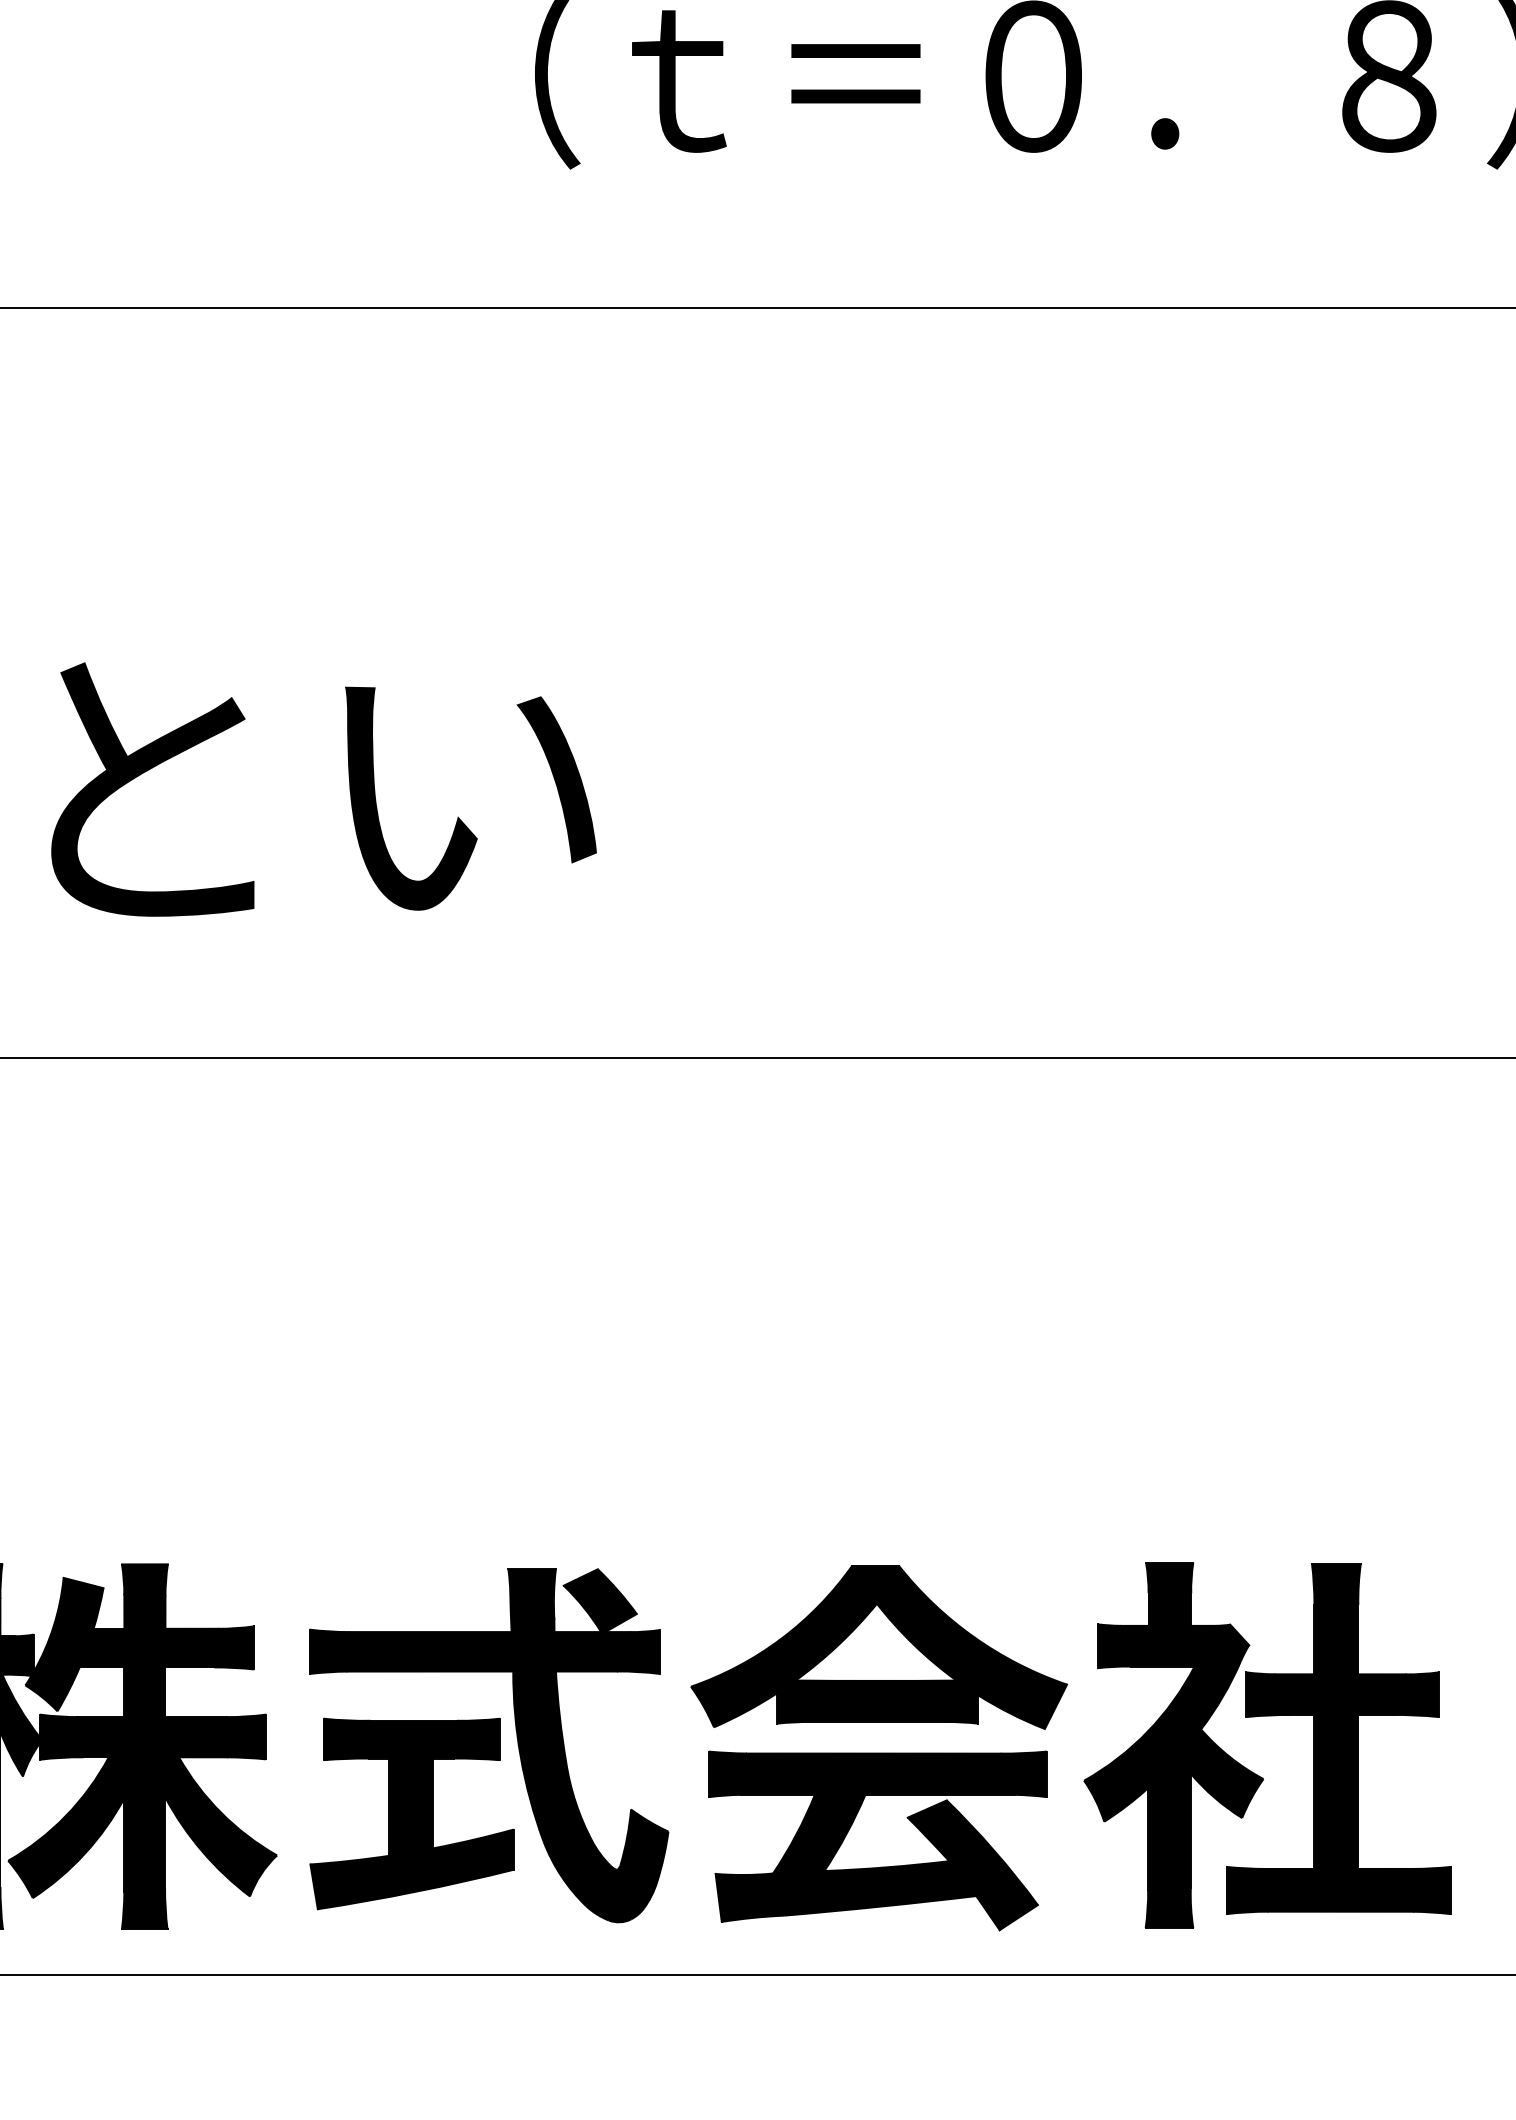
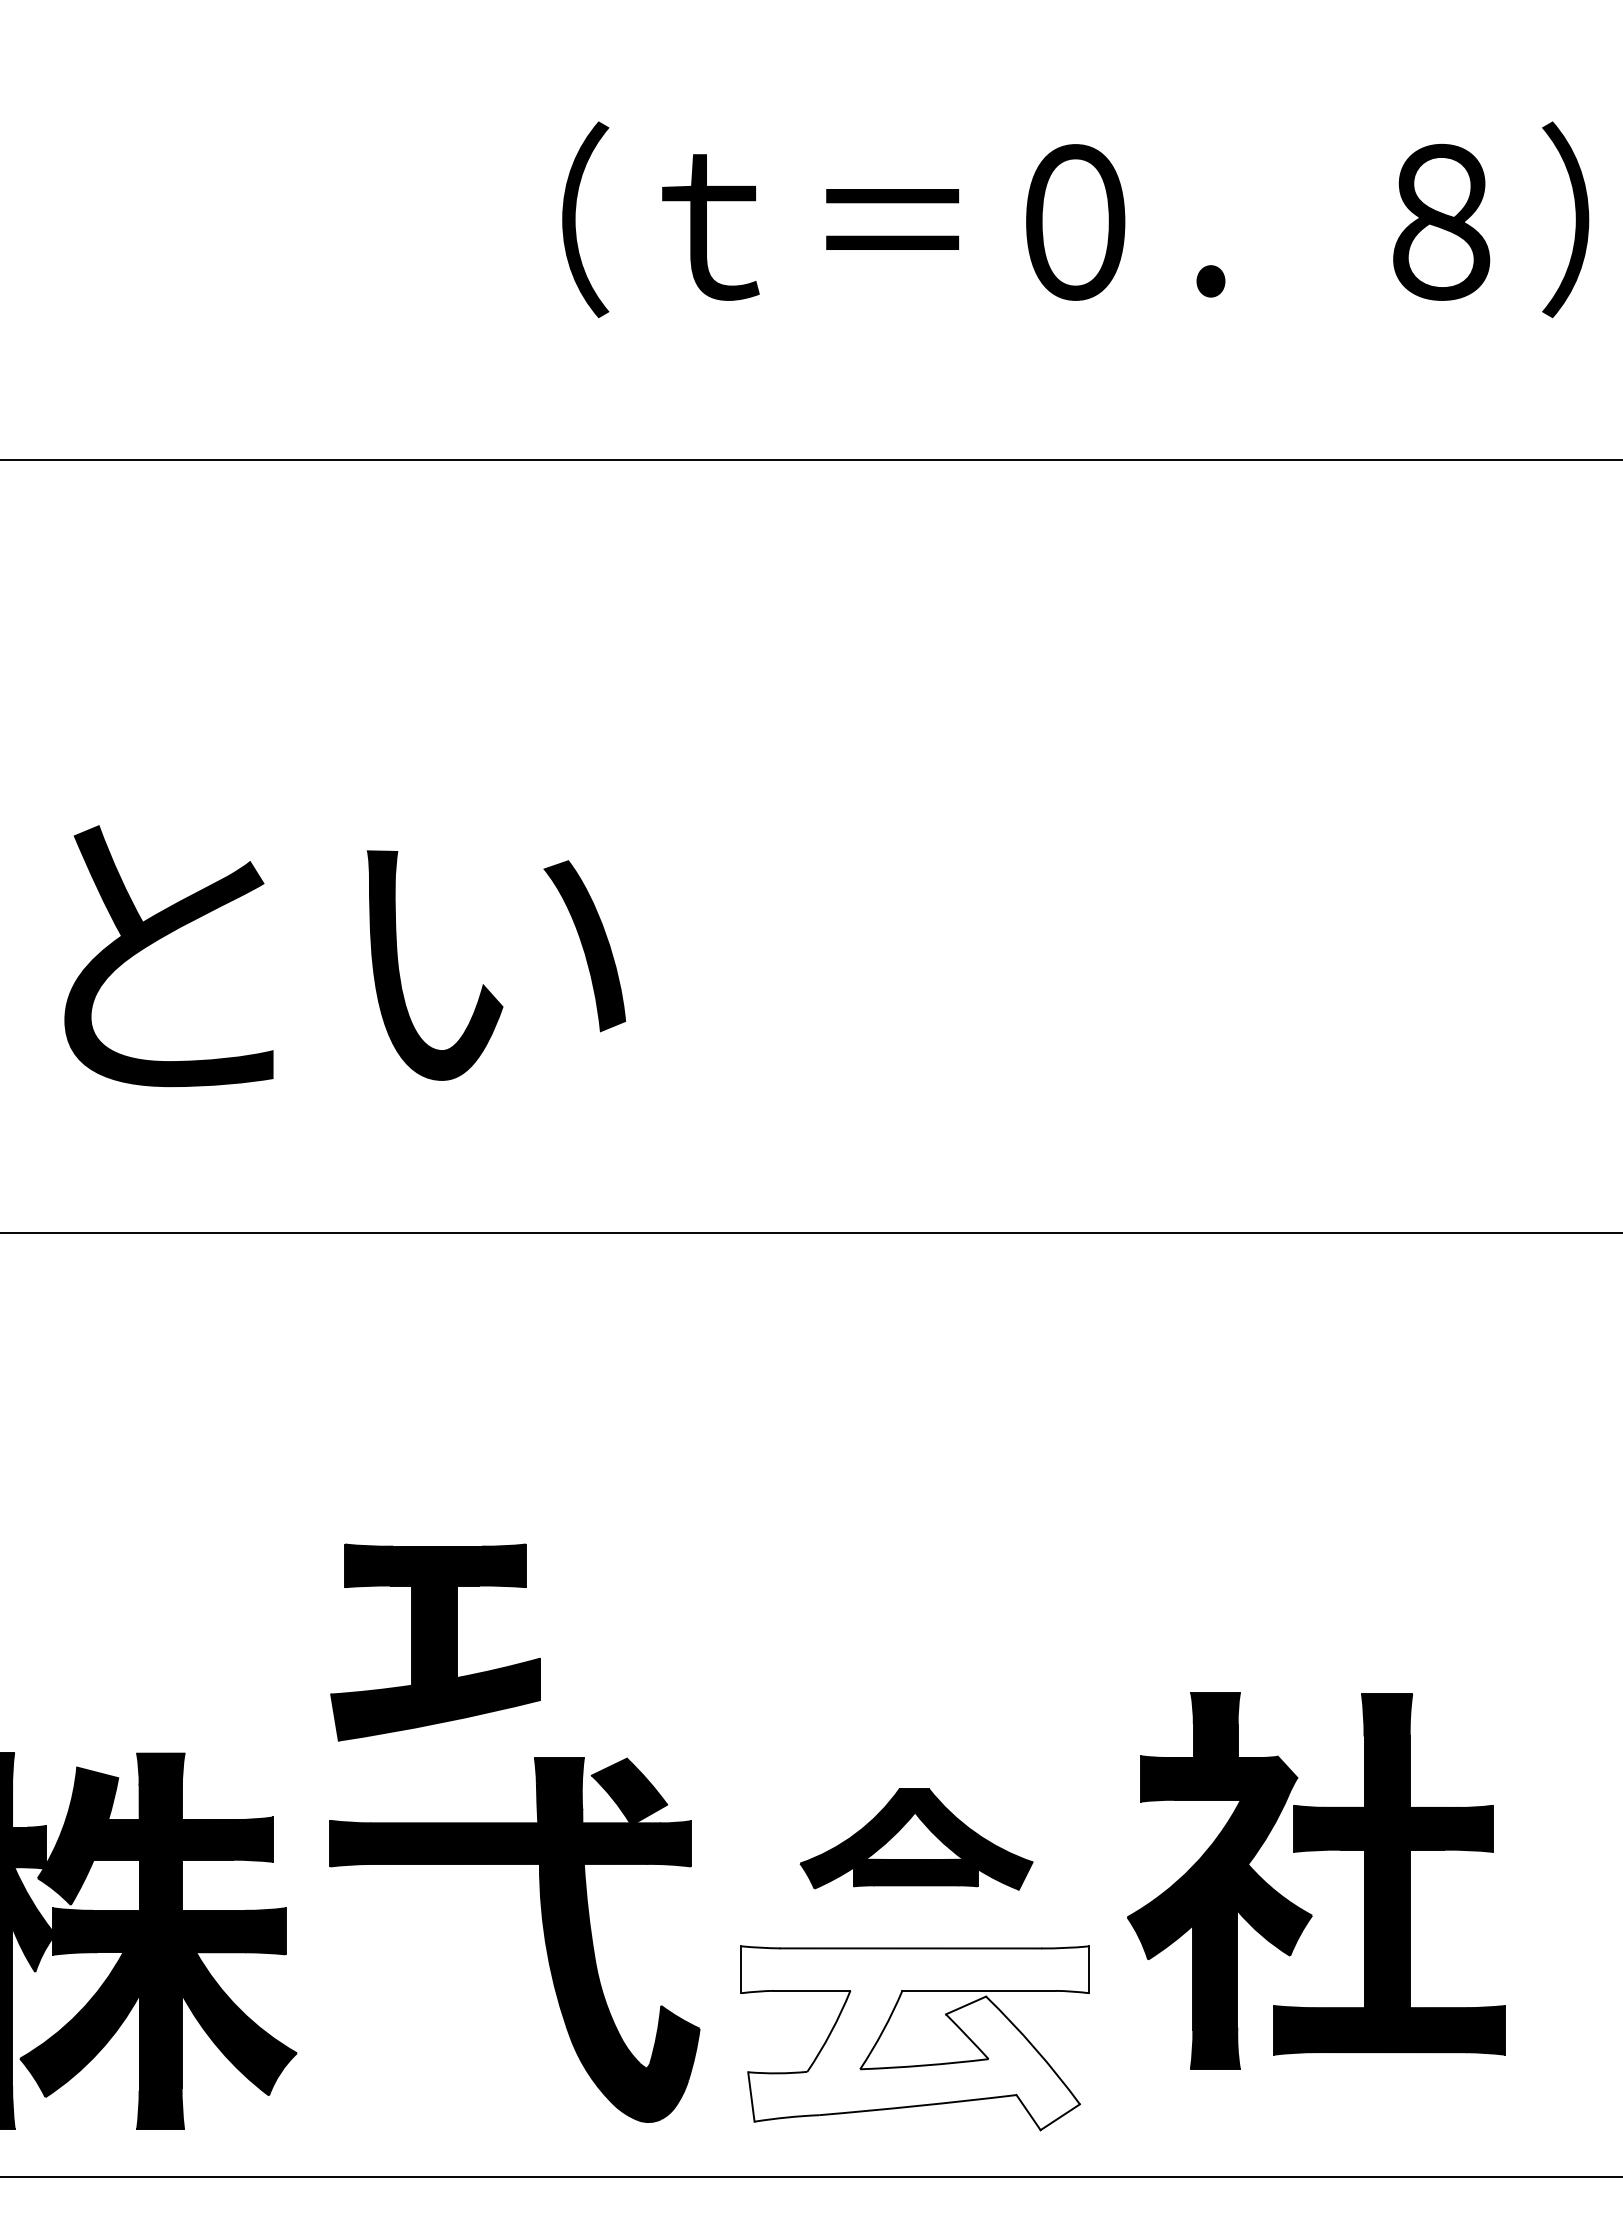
part: (879, 1647) -> (916, 1839), size x0.6
part: (1267, 1716) -> (1316, 1851), moved
part: (411, 1813) -> (435, 1642), moved
fill: (878, 1841) -> (915, 2038), removed

